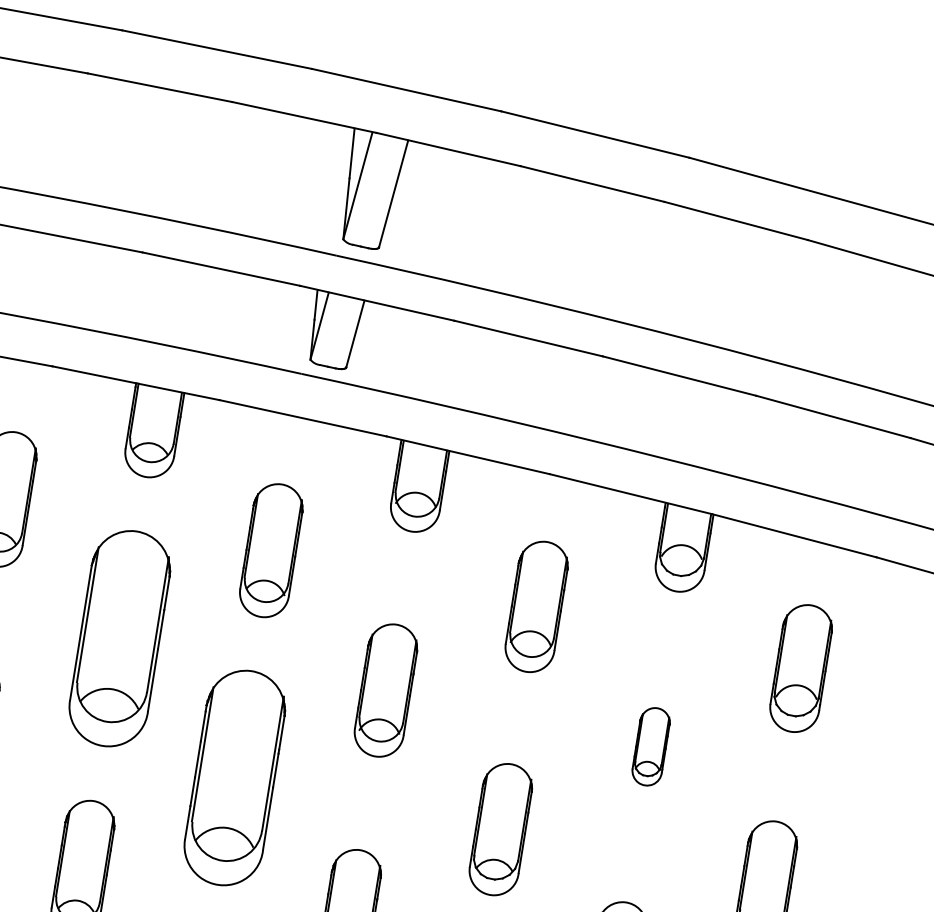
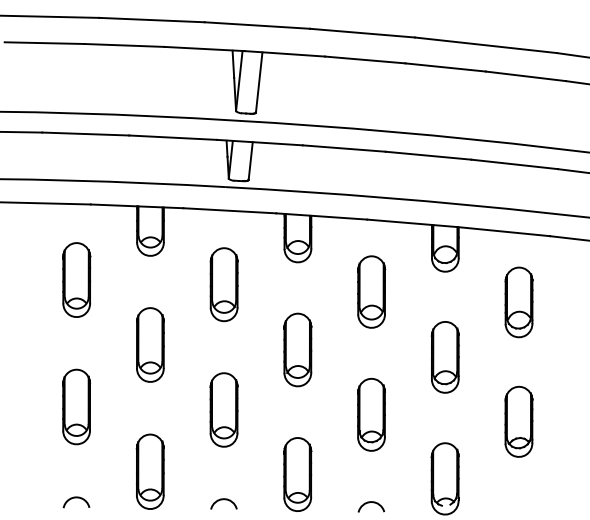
part: (120, 637) -> (150, 344), size x0.62
part: (649, 746) -> (444, 357), size x1.67
part: (233, 776) -> (223, 409), size x0.62

